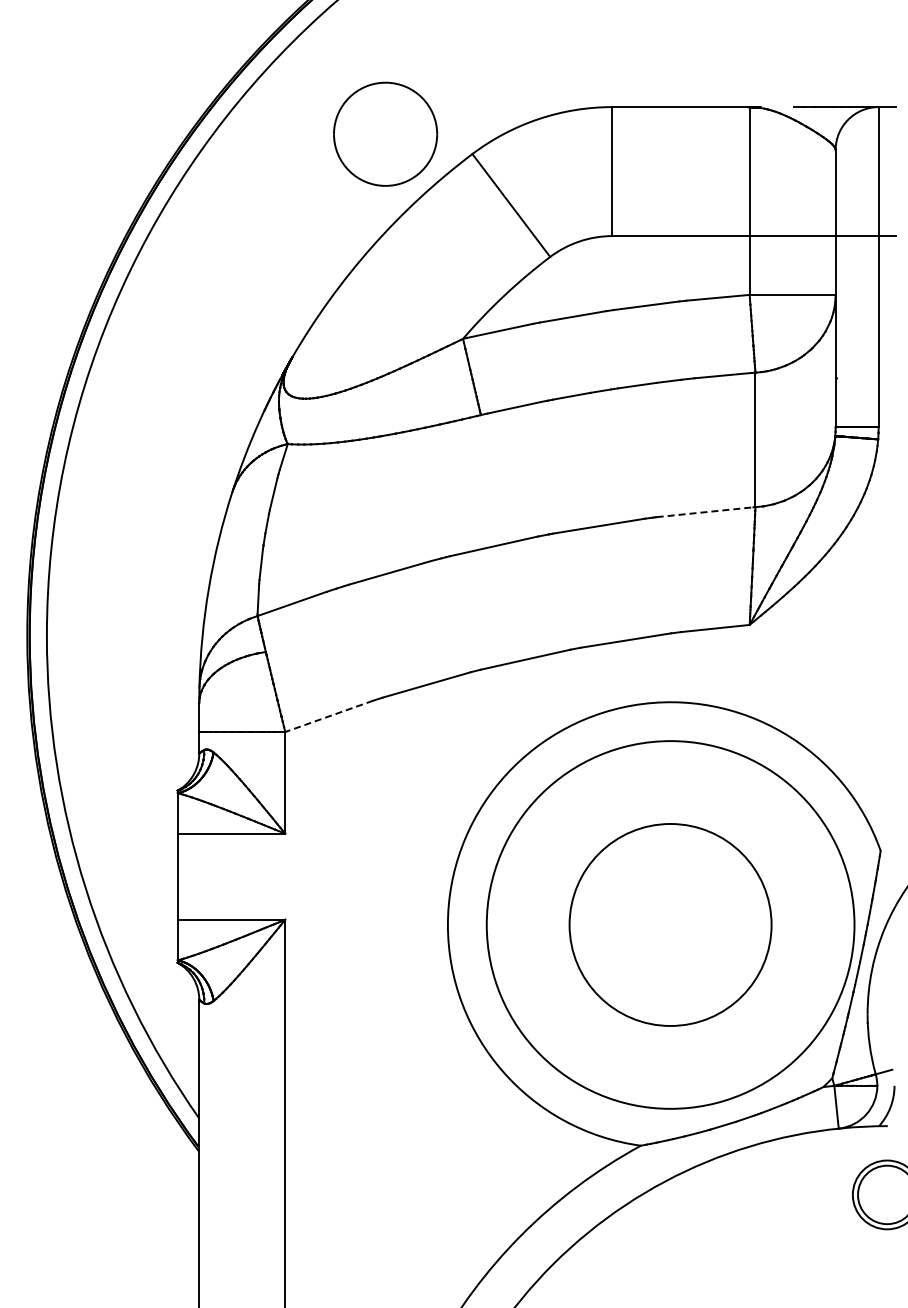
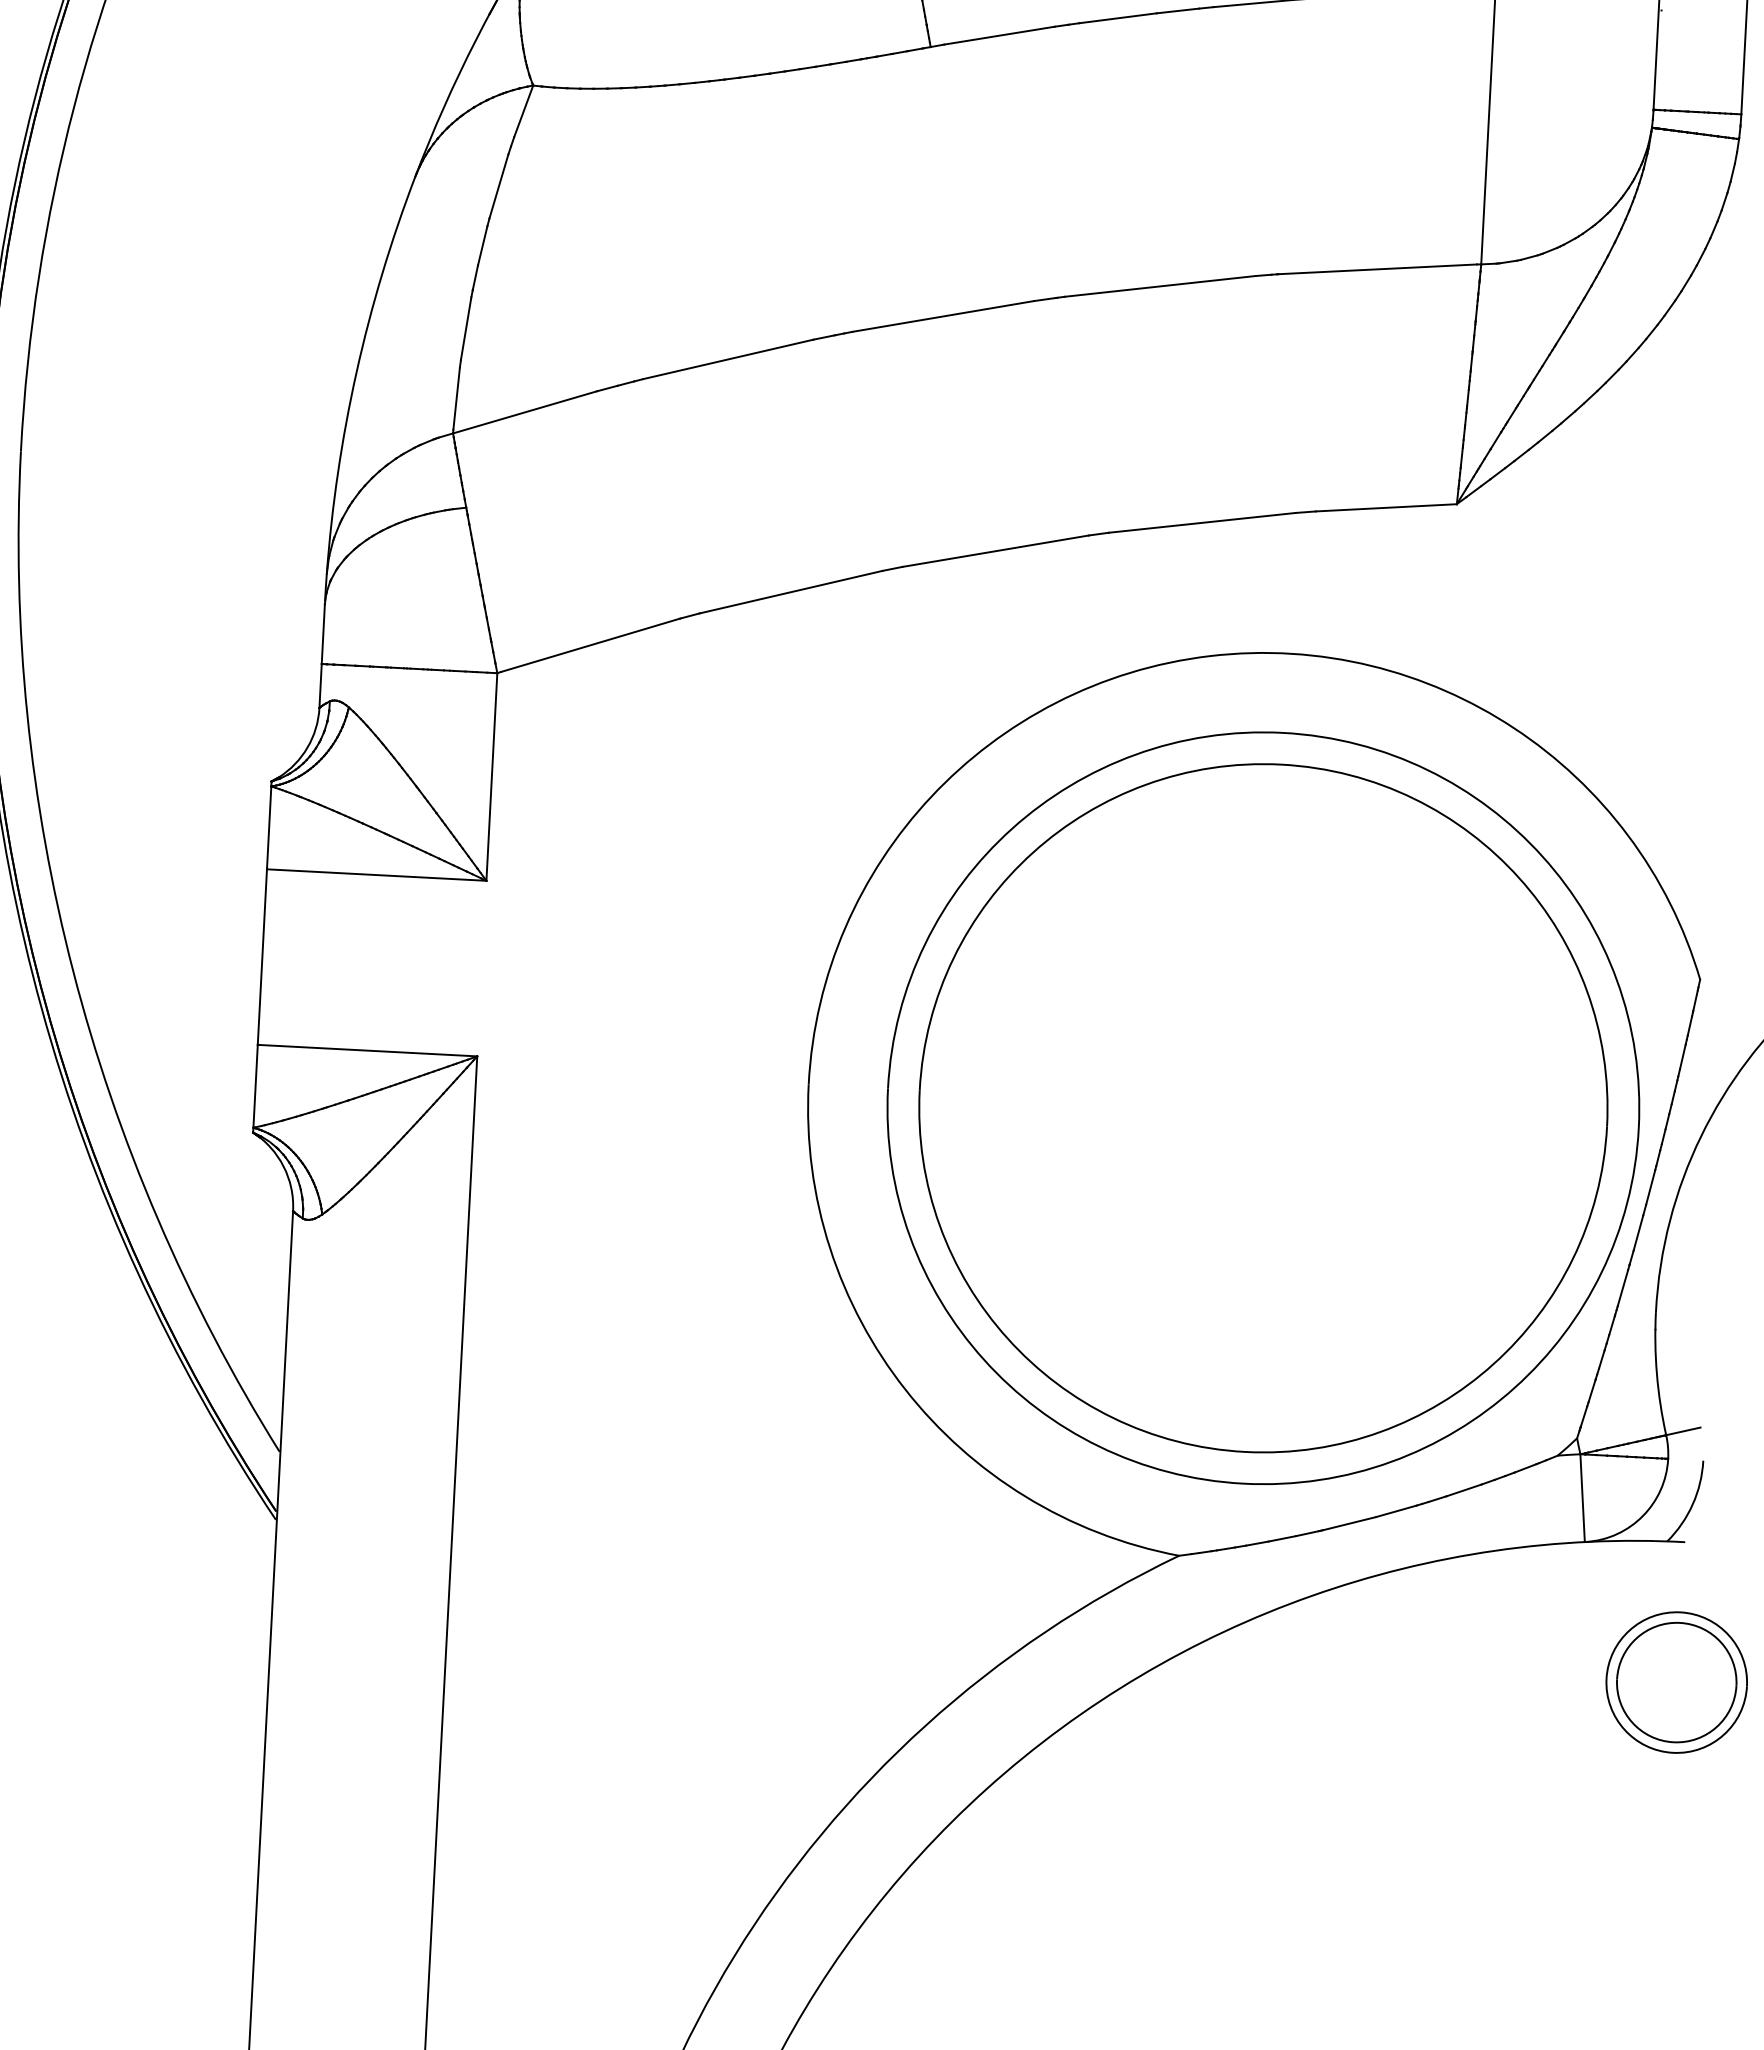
line: (705, 512) -> (1378, 269), dashed -> solid
line: (330, 716) -> (591, 646), dashed -> solid
part: (670, 924) -> (1263, 1107), size x1.67

